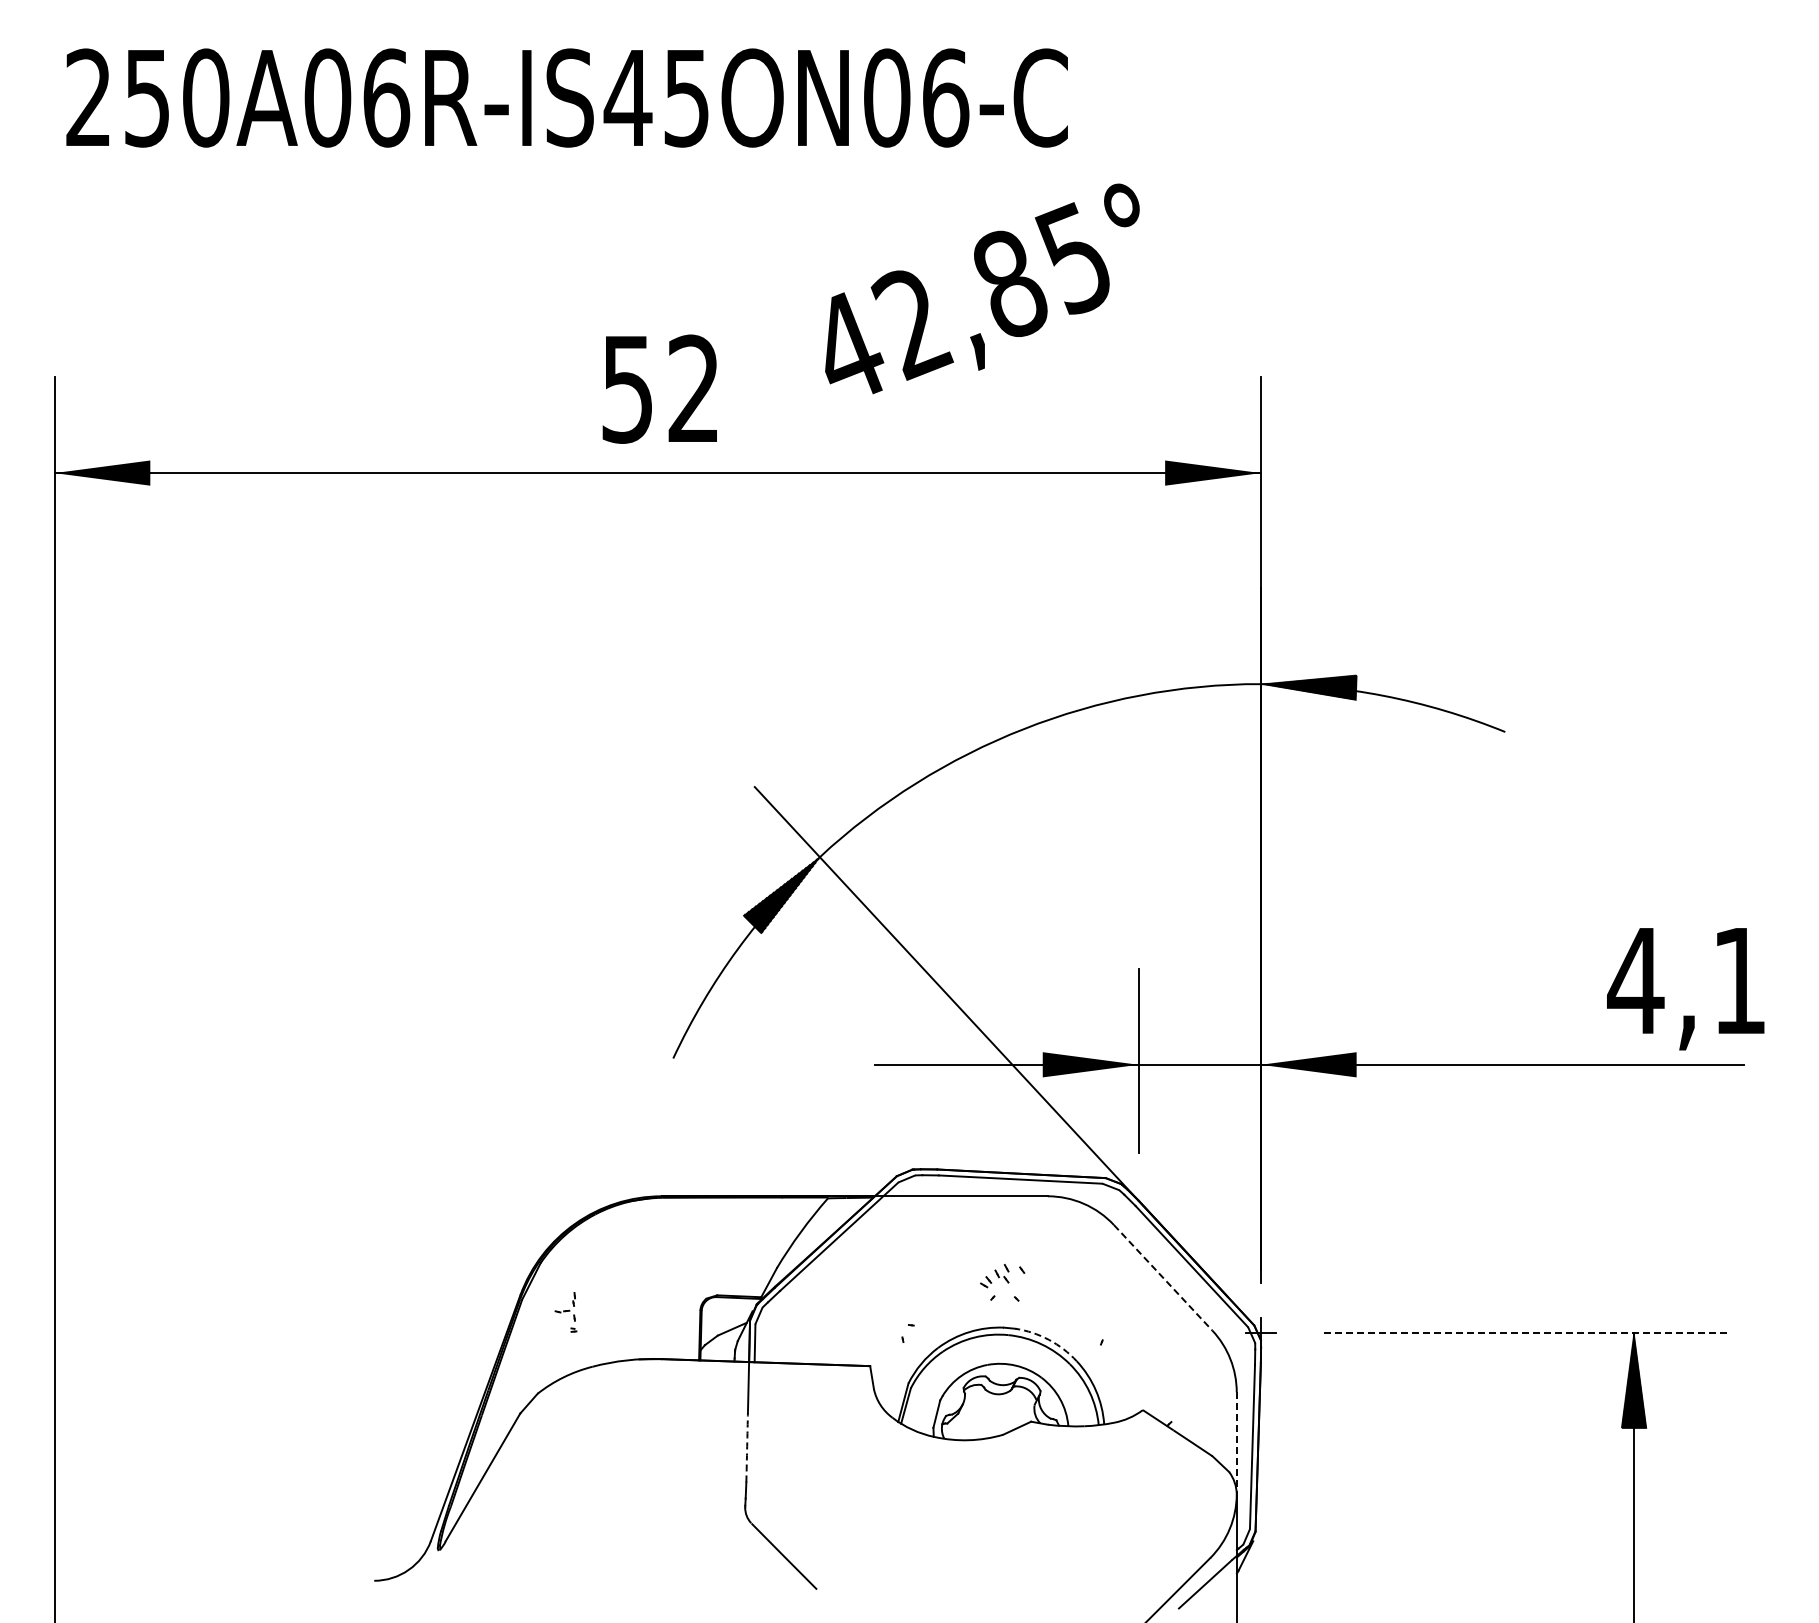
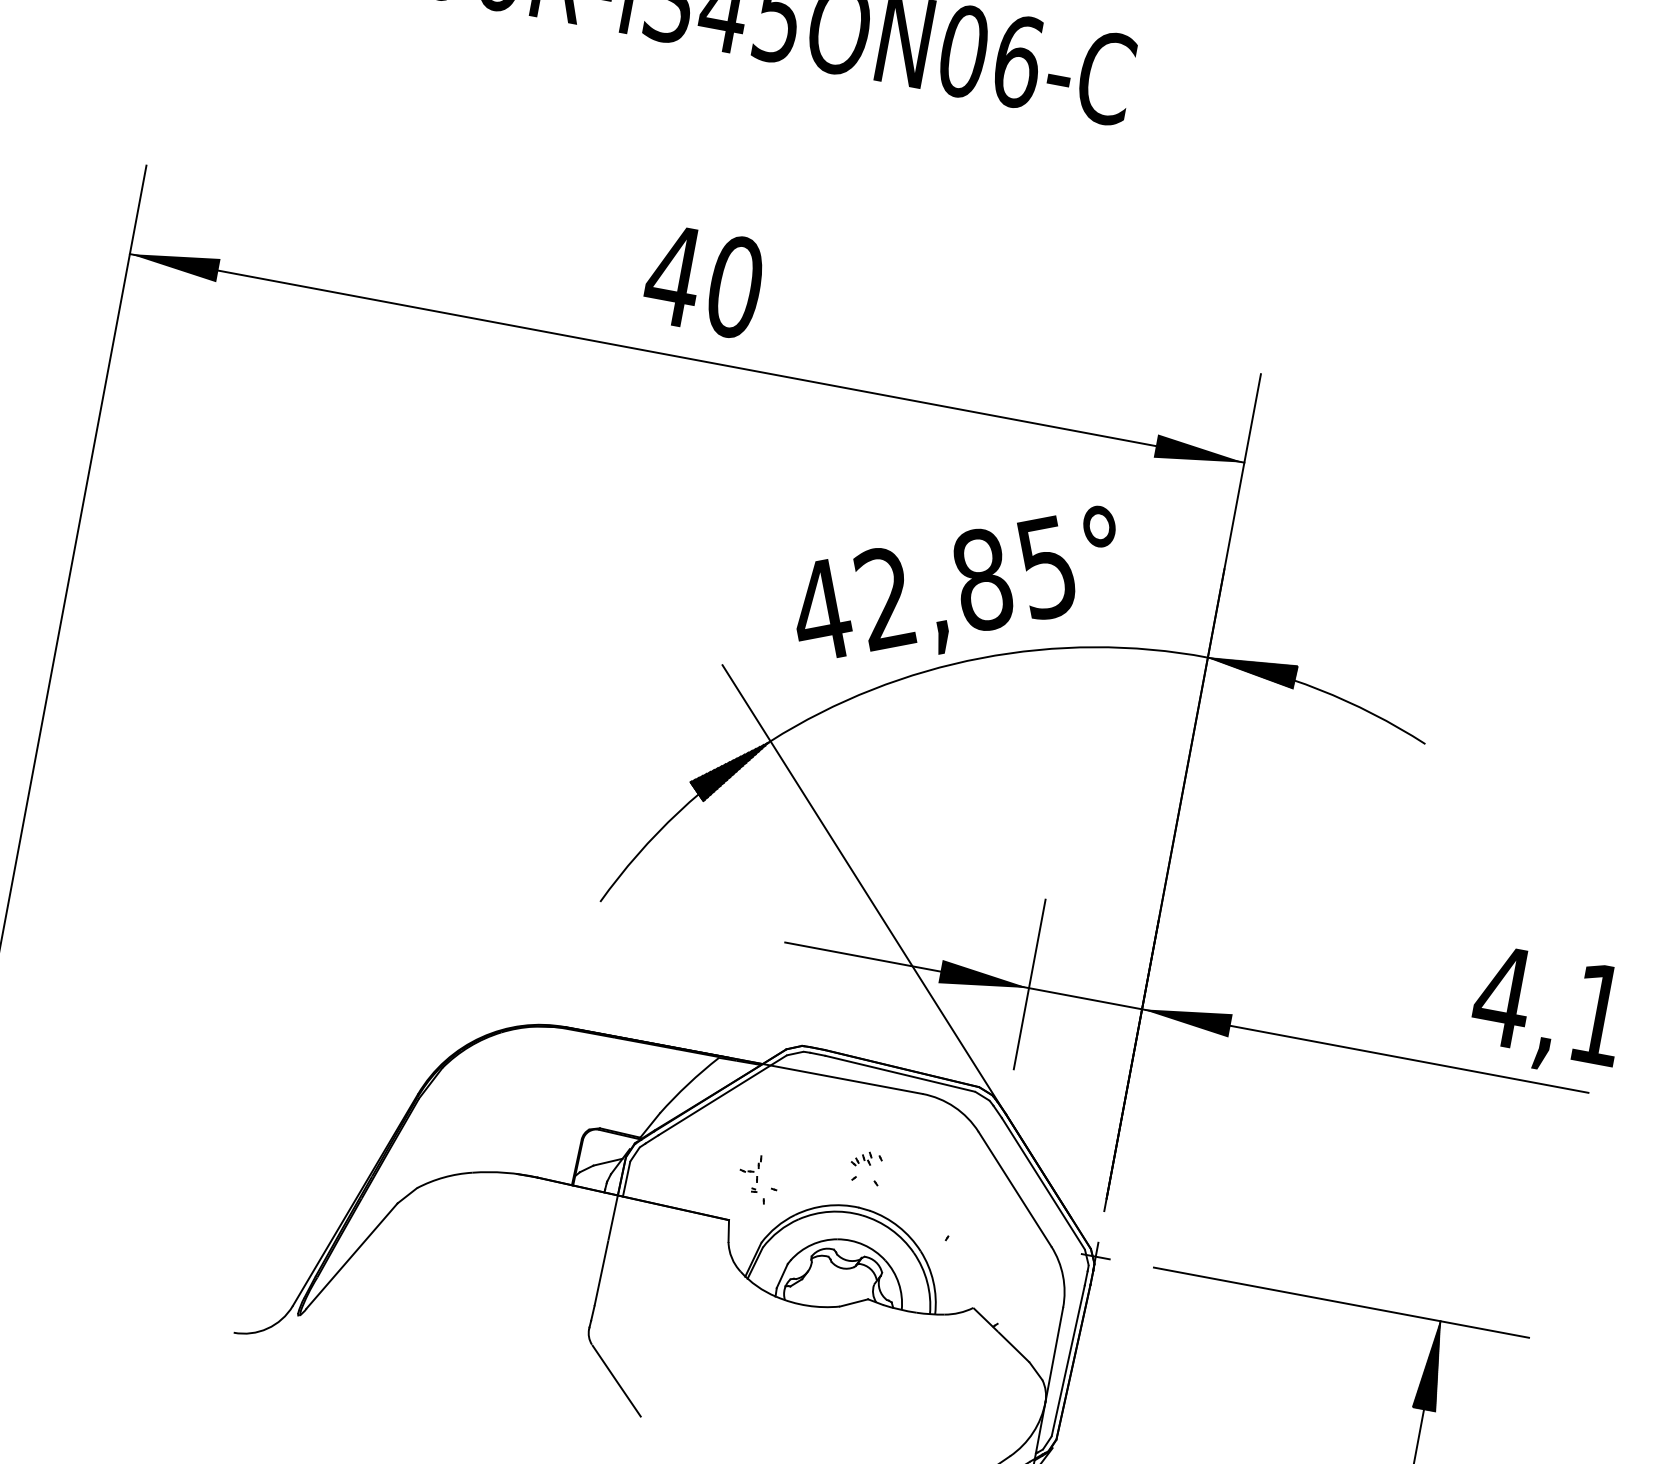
text: (982, 288) -> (956, 579), moved
text: (659, 388) -> (703, 280), 52 -> 40
part: (1002, 1275) -> (866, 1159), size x0.71
line: (1163, 1278) -> (1015, 1189), dashed -> solid
part: (565, 1312) -> (749, 1172), moved
line: (1527, 1332) -> (1342, 1302), dashed -> solid
arc: (1048, 1339) -> (898, 1226), dashed -> solid
line: (1236, 1443) -> (1054, 1354), dashed -> solid
arc: (747, 1446) -> (601, 1273), dashed -> solid

